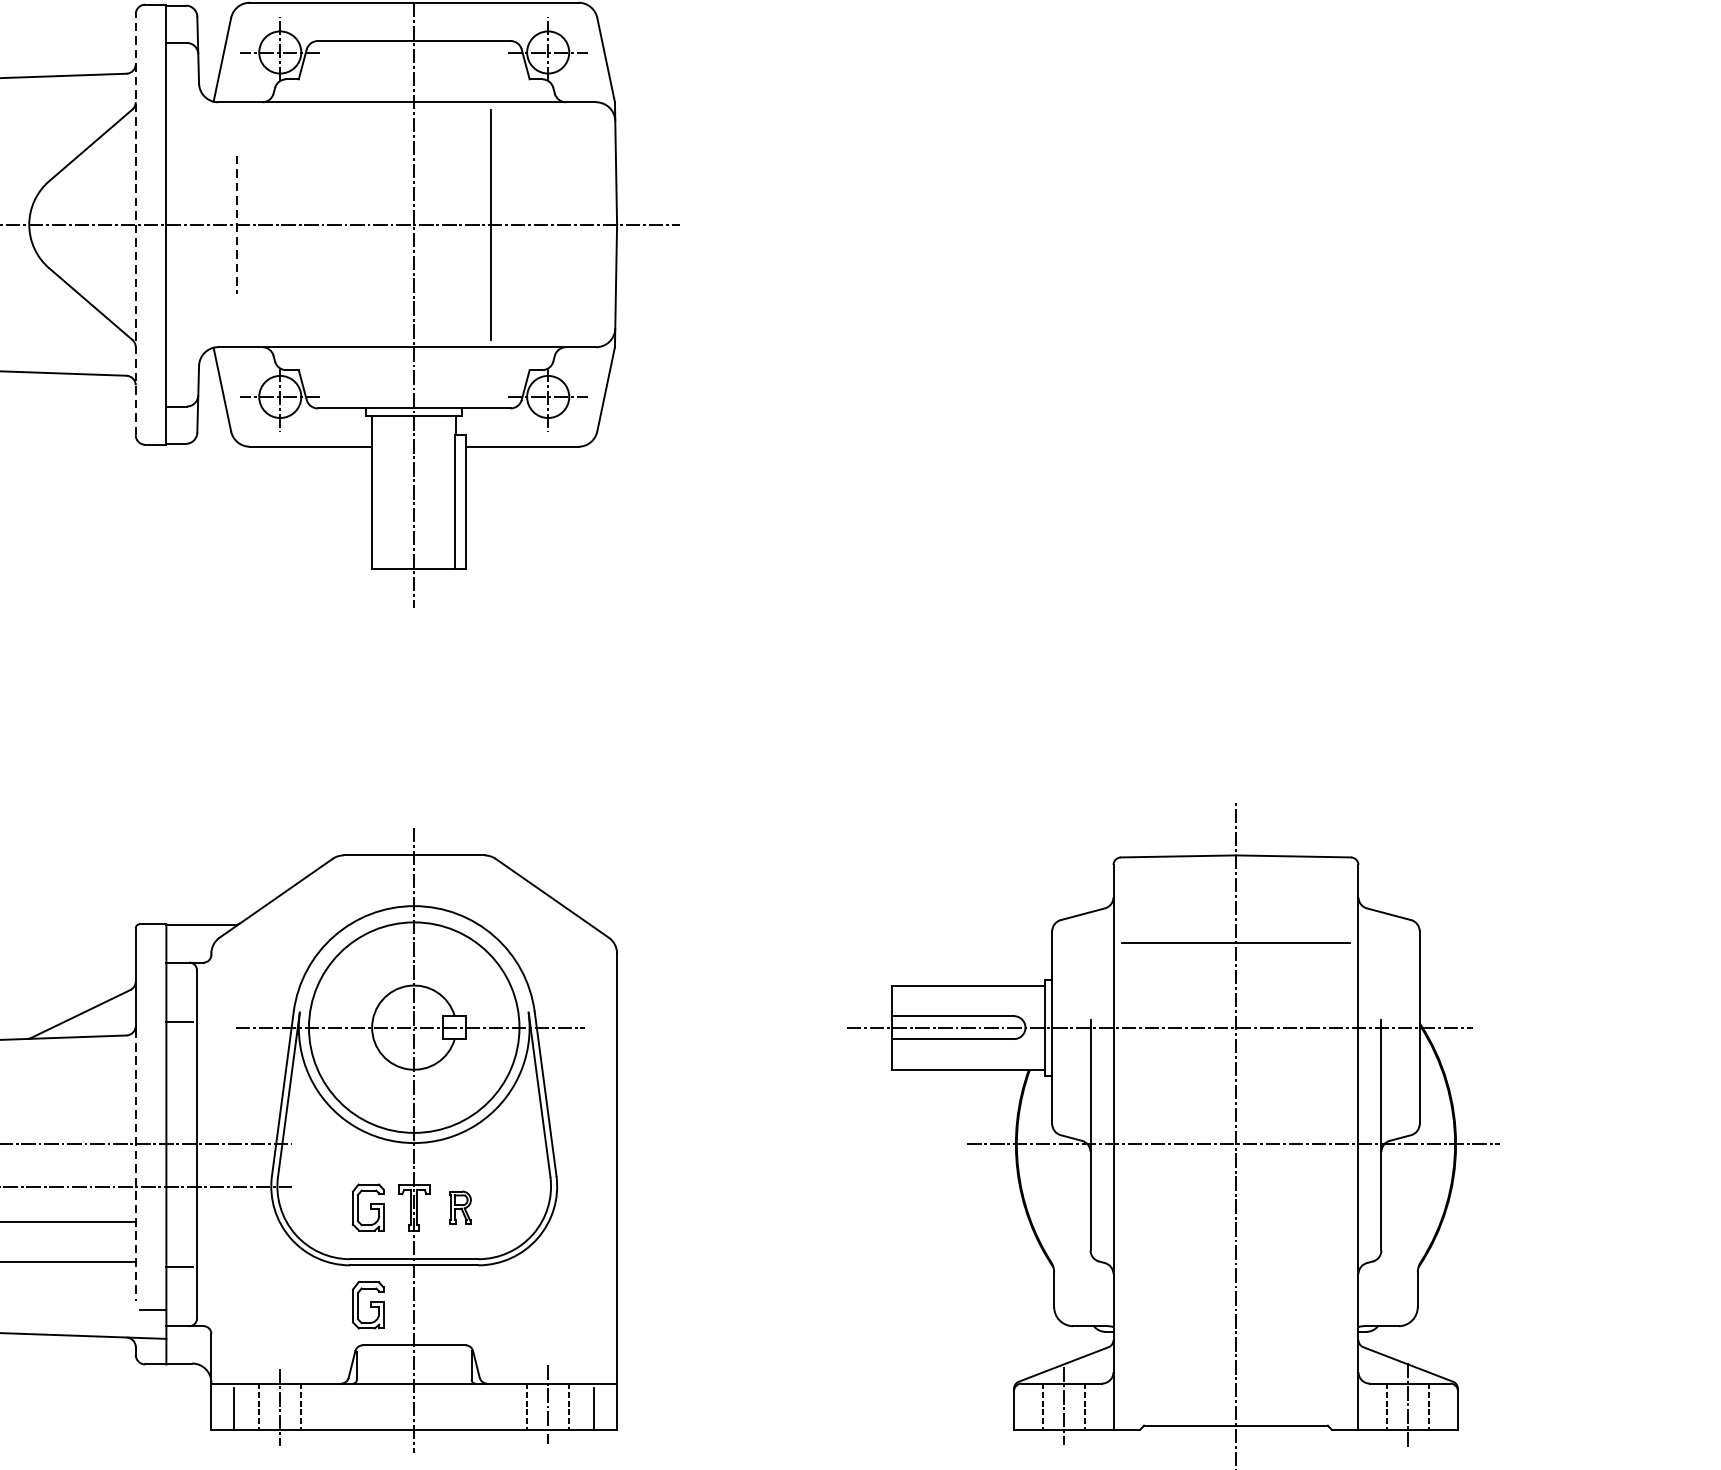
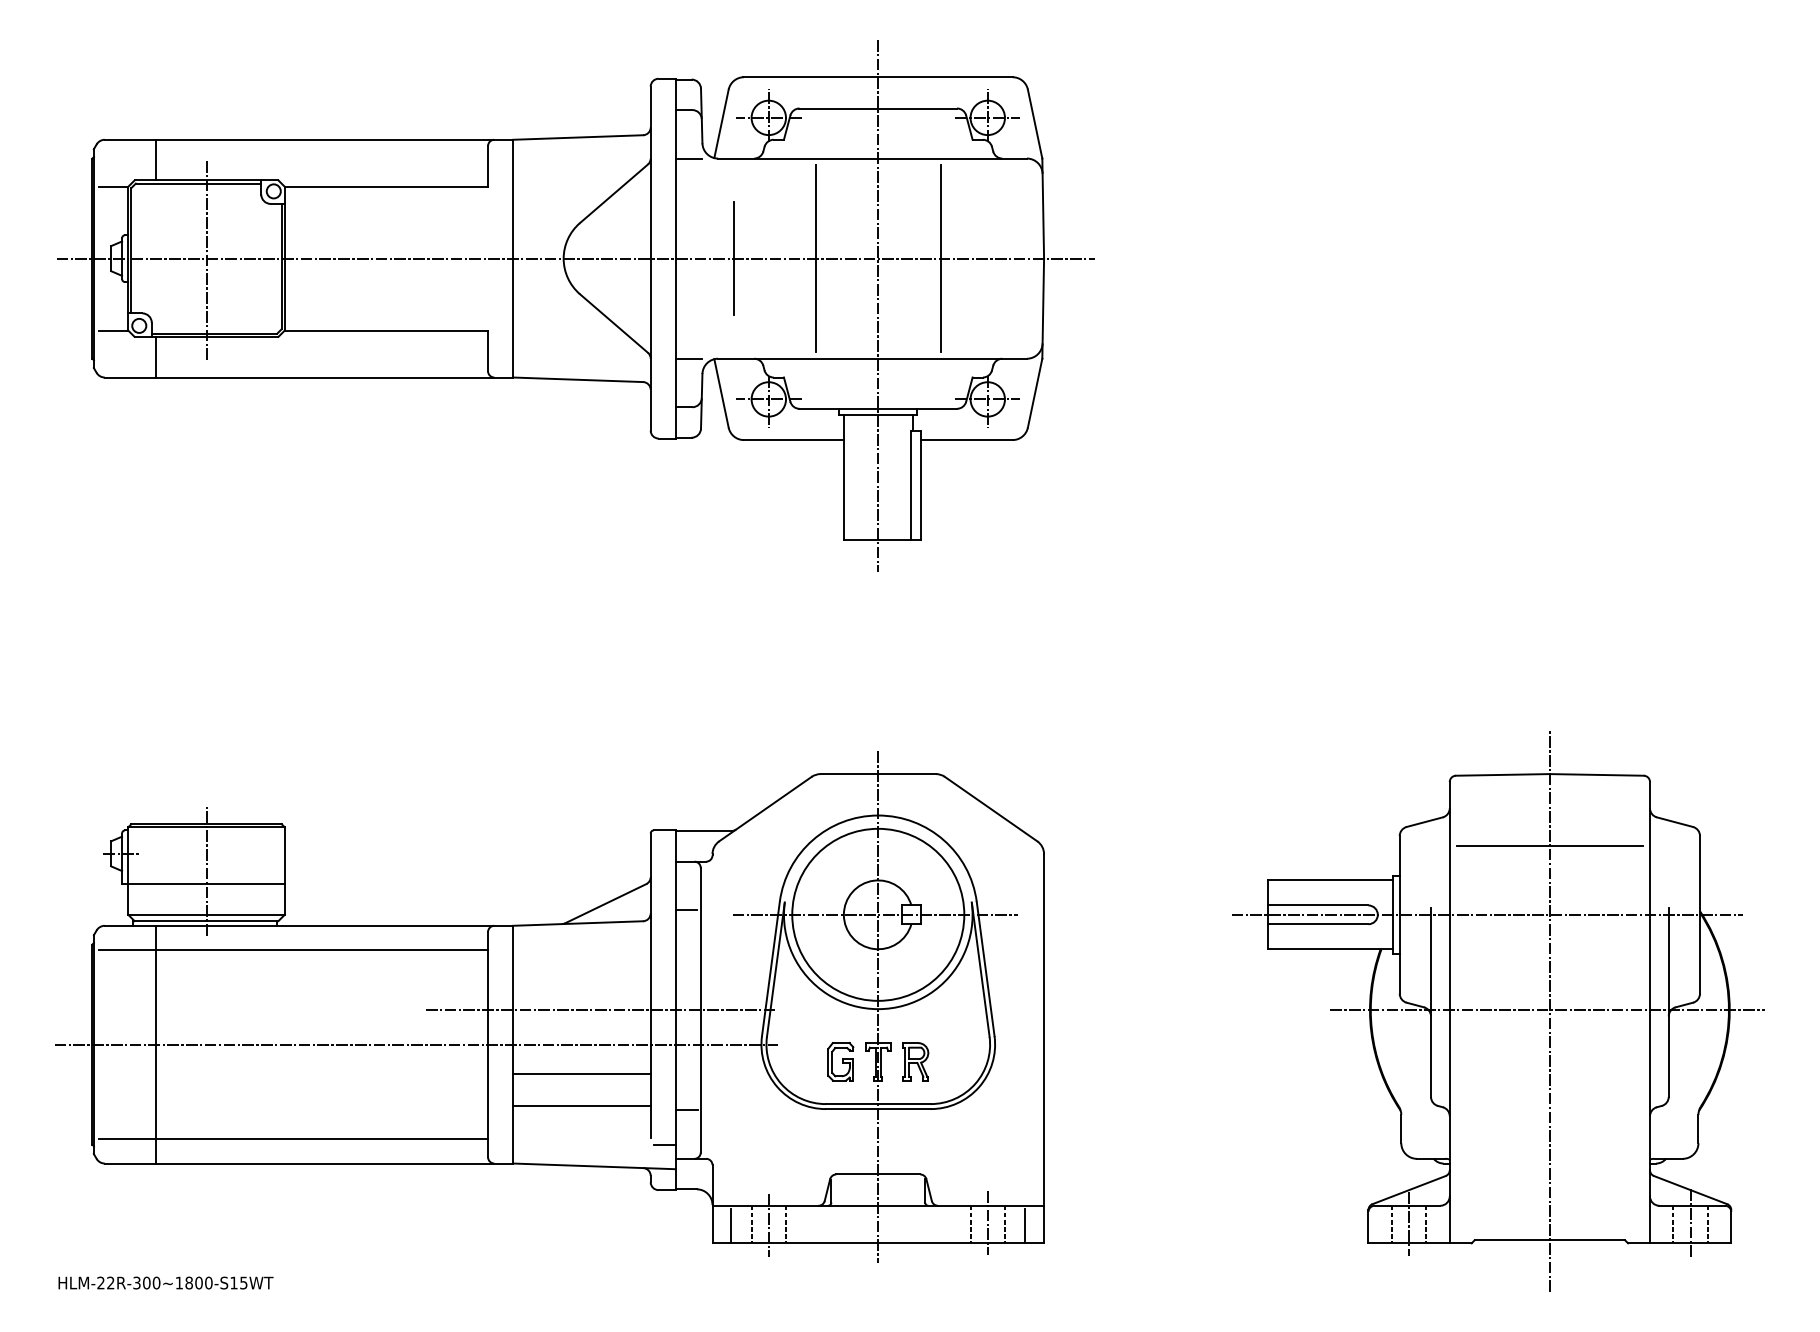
line: (182, 102) -> (688, 158), added
line: (135, 224) -> (650, 258), dashed -> solid
line: (337, 224) -> (815, 258), added
line: (237, 225) -> (733, 259), dashed -> solid
line: (182, 346) -> (688, 358), added
line: (135, 1165) -> (650, 1027), dashed -> solid
part: (459, 1207) -> (915, 1061), size x1.43
part: (367, 1304) -> (840, 1141), removed

